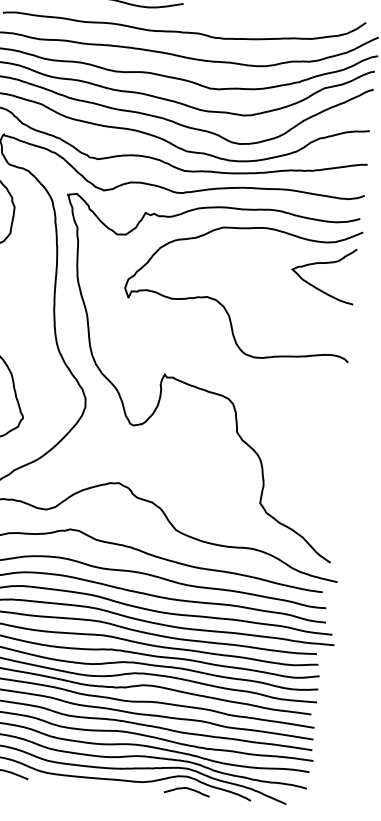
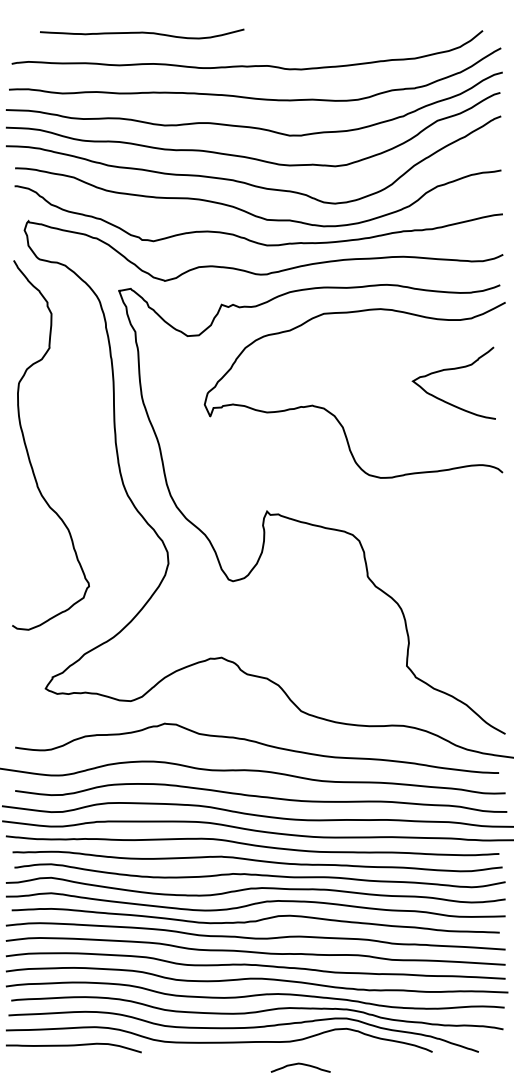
curve: (322, 264) -> (450, 370), moved
curve: (187, 788) -> (300, 1064), moved

